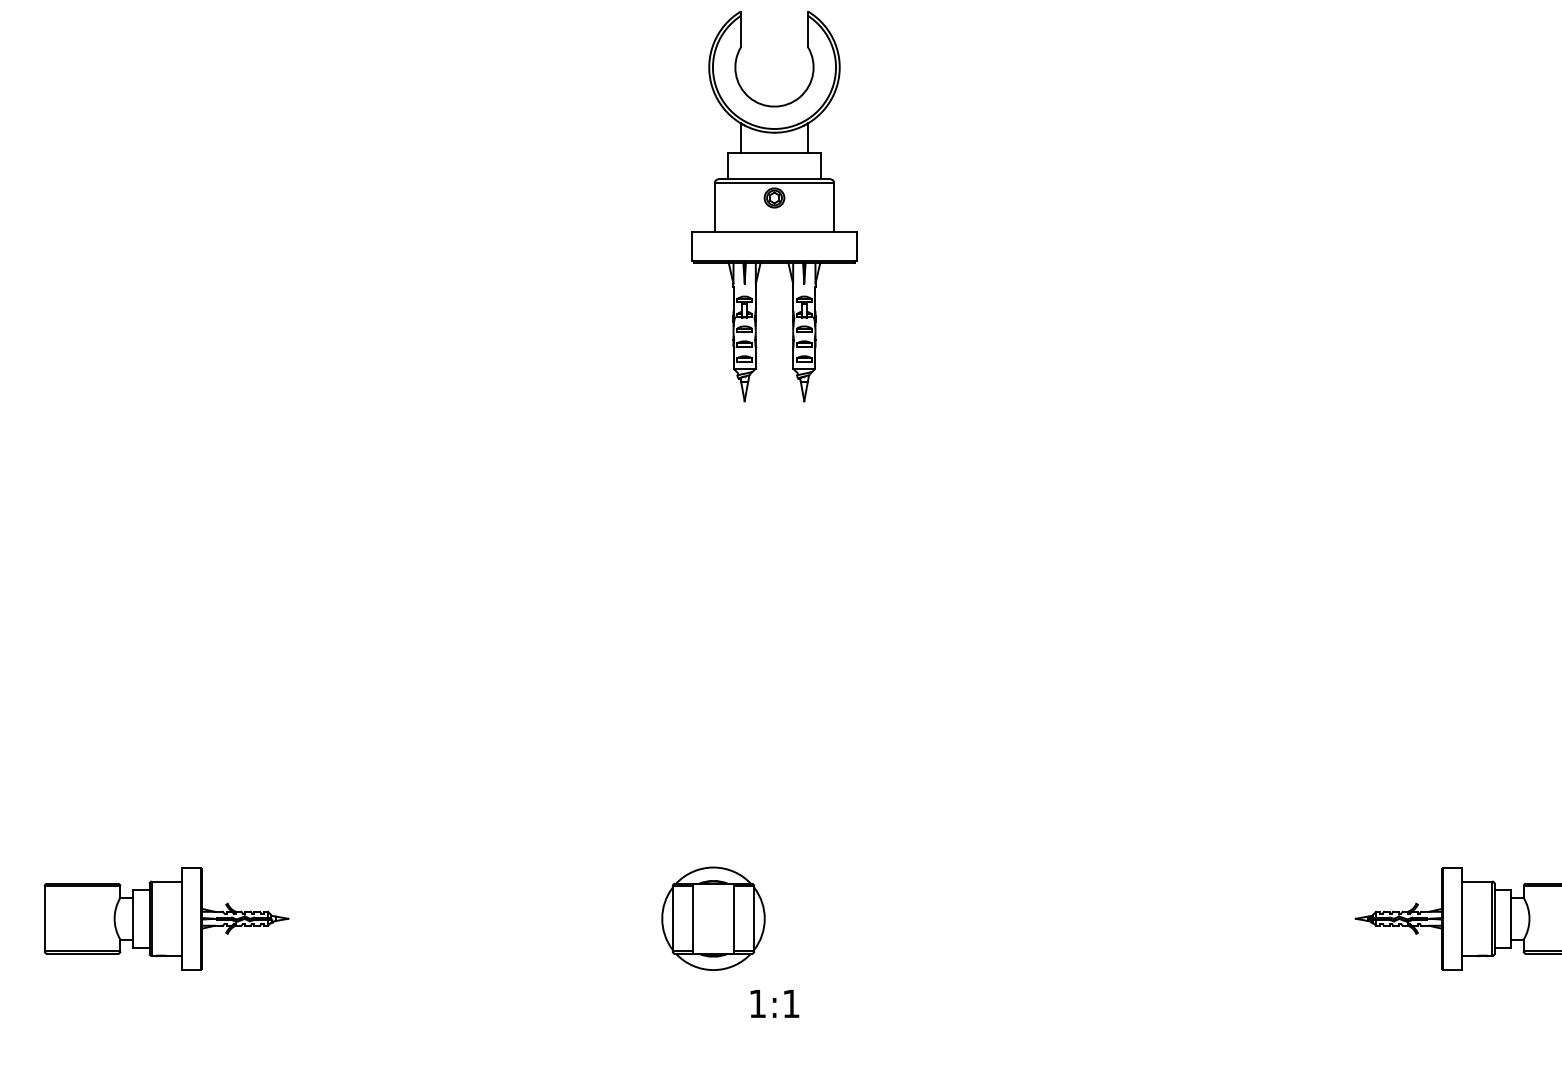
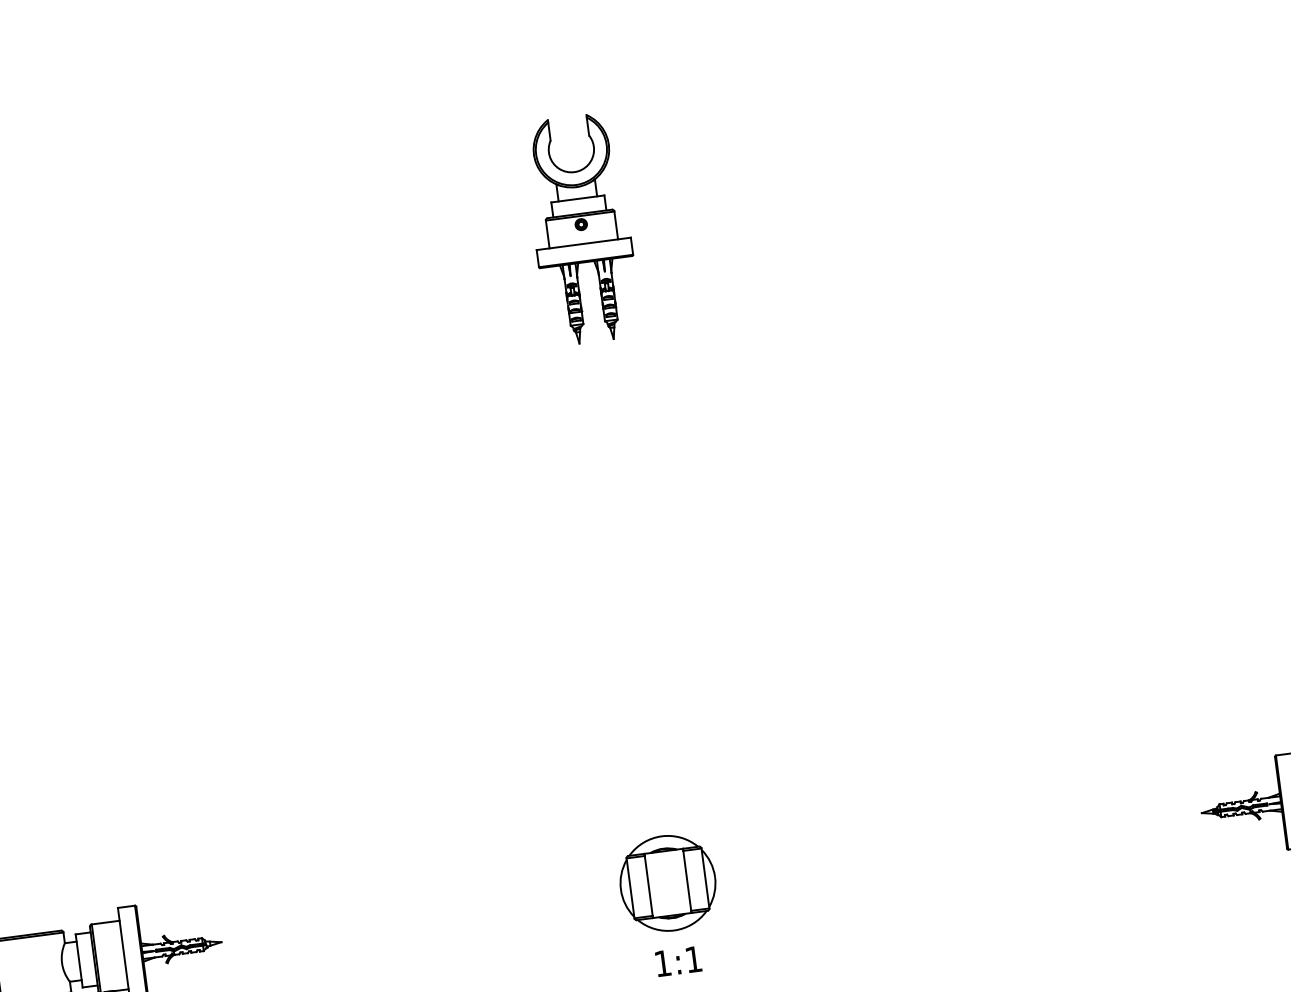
part: (774, 206) -> (581, 229), size x0.62
part: (713, 918) -> (667, 883), moved

